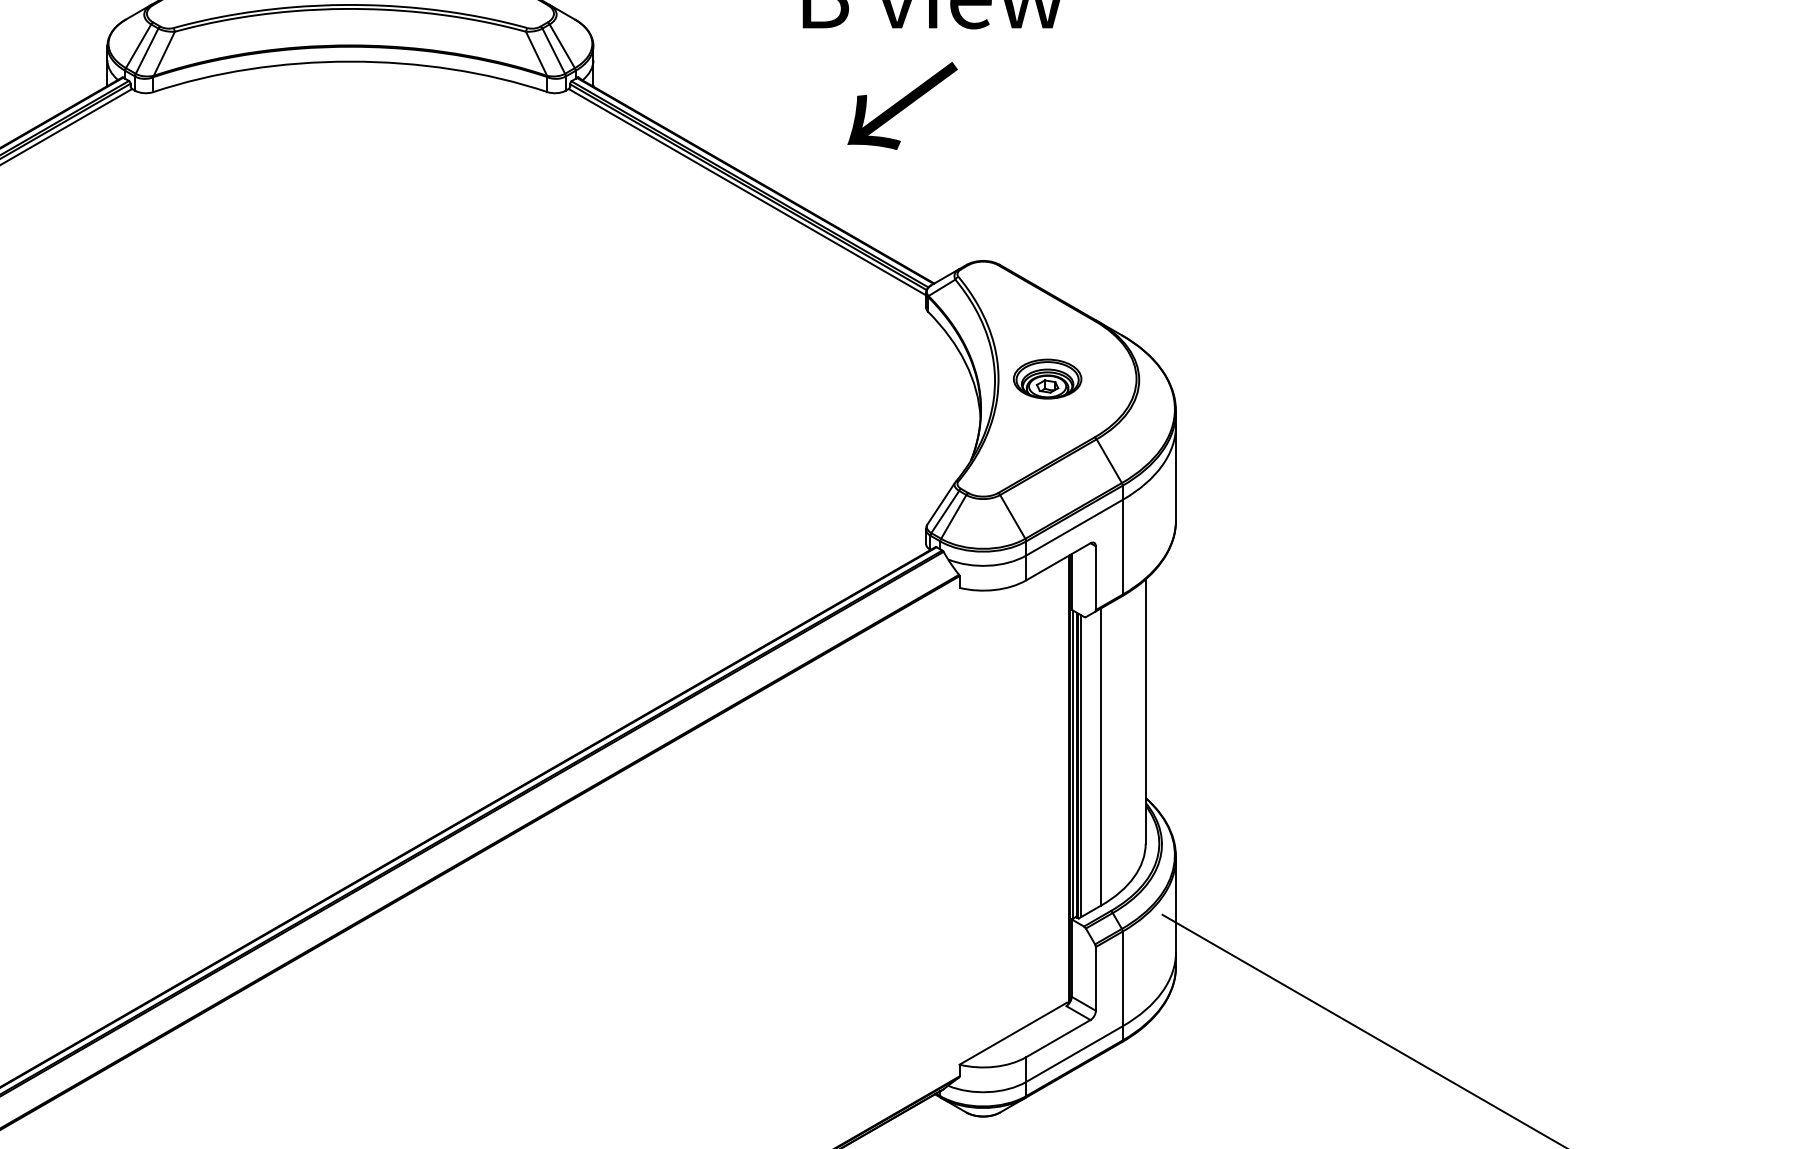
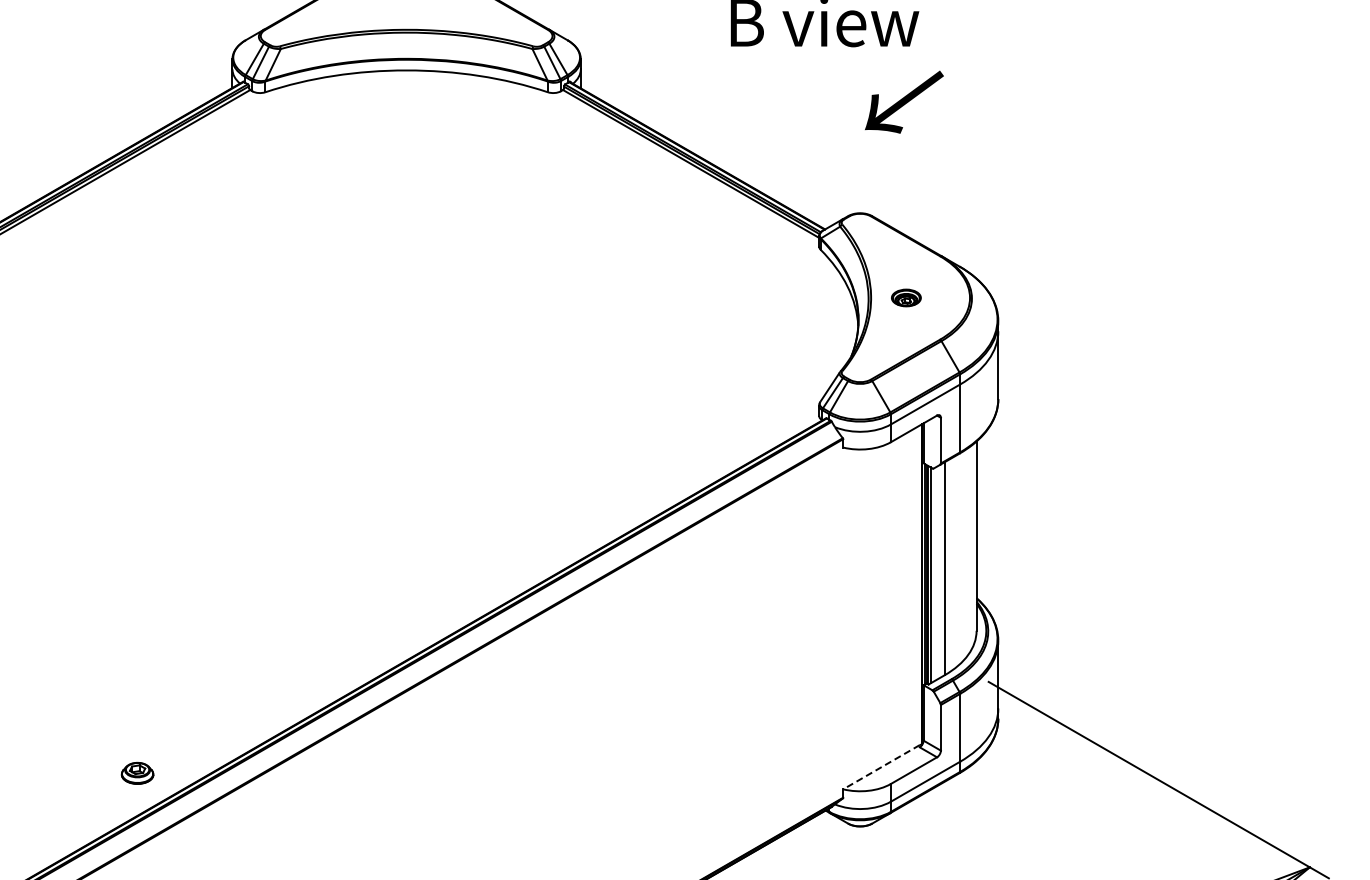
text: (902, 104) -> (904, 101), moved
part: (1047, 378) -> (906, 297), size x0.6
line: (1013, 1034) -> (881, 767), solid -> dashed

